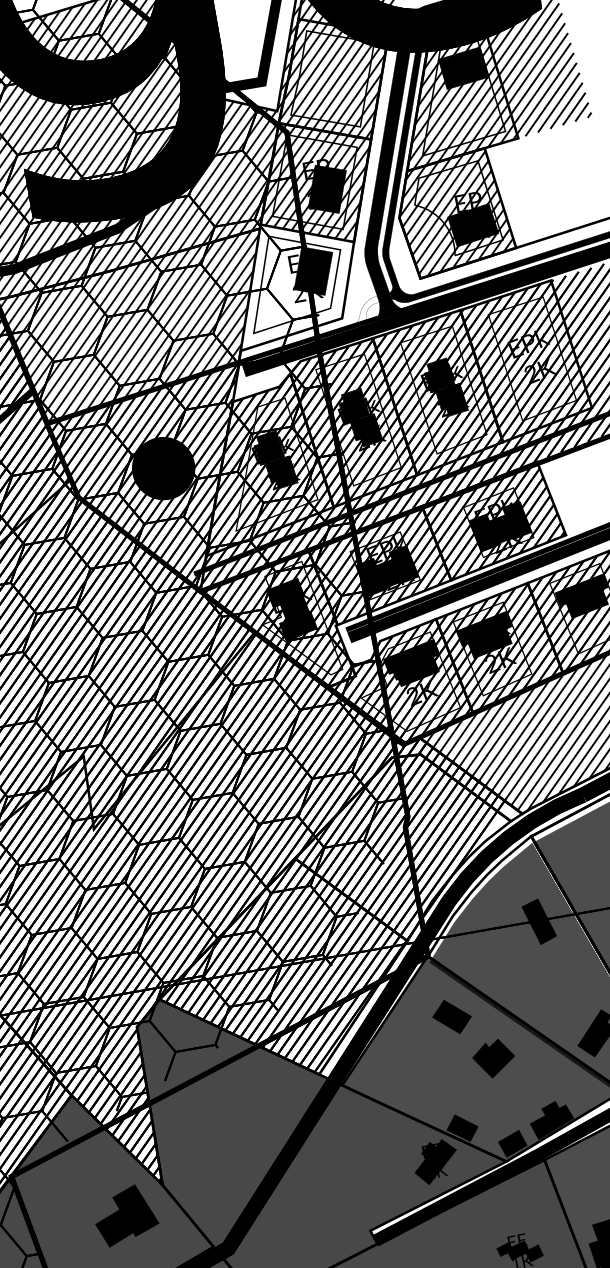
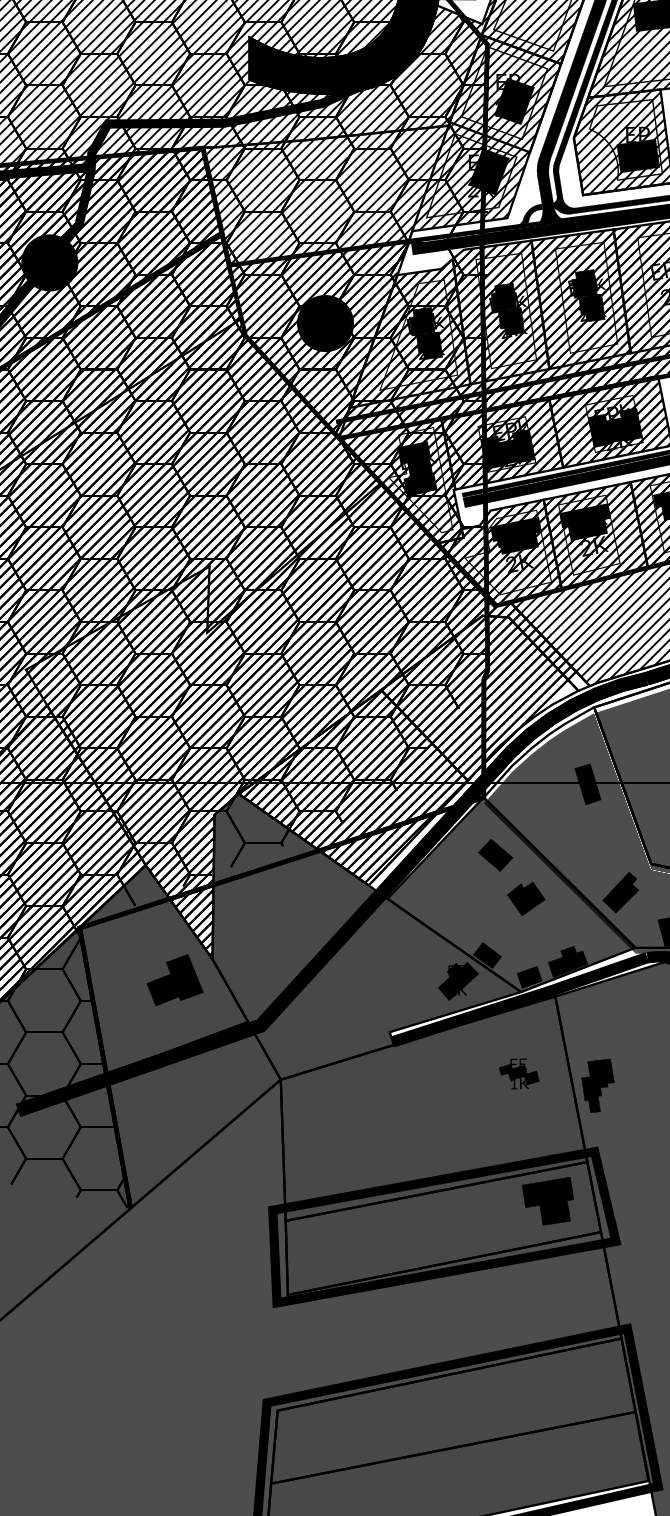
hatch: (294, 279) -> (471, 176), added
fill: (365, 311) -> (529, 215), added

